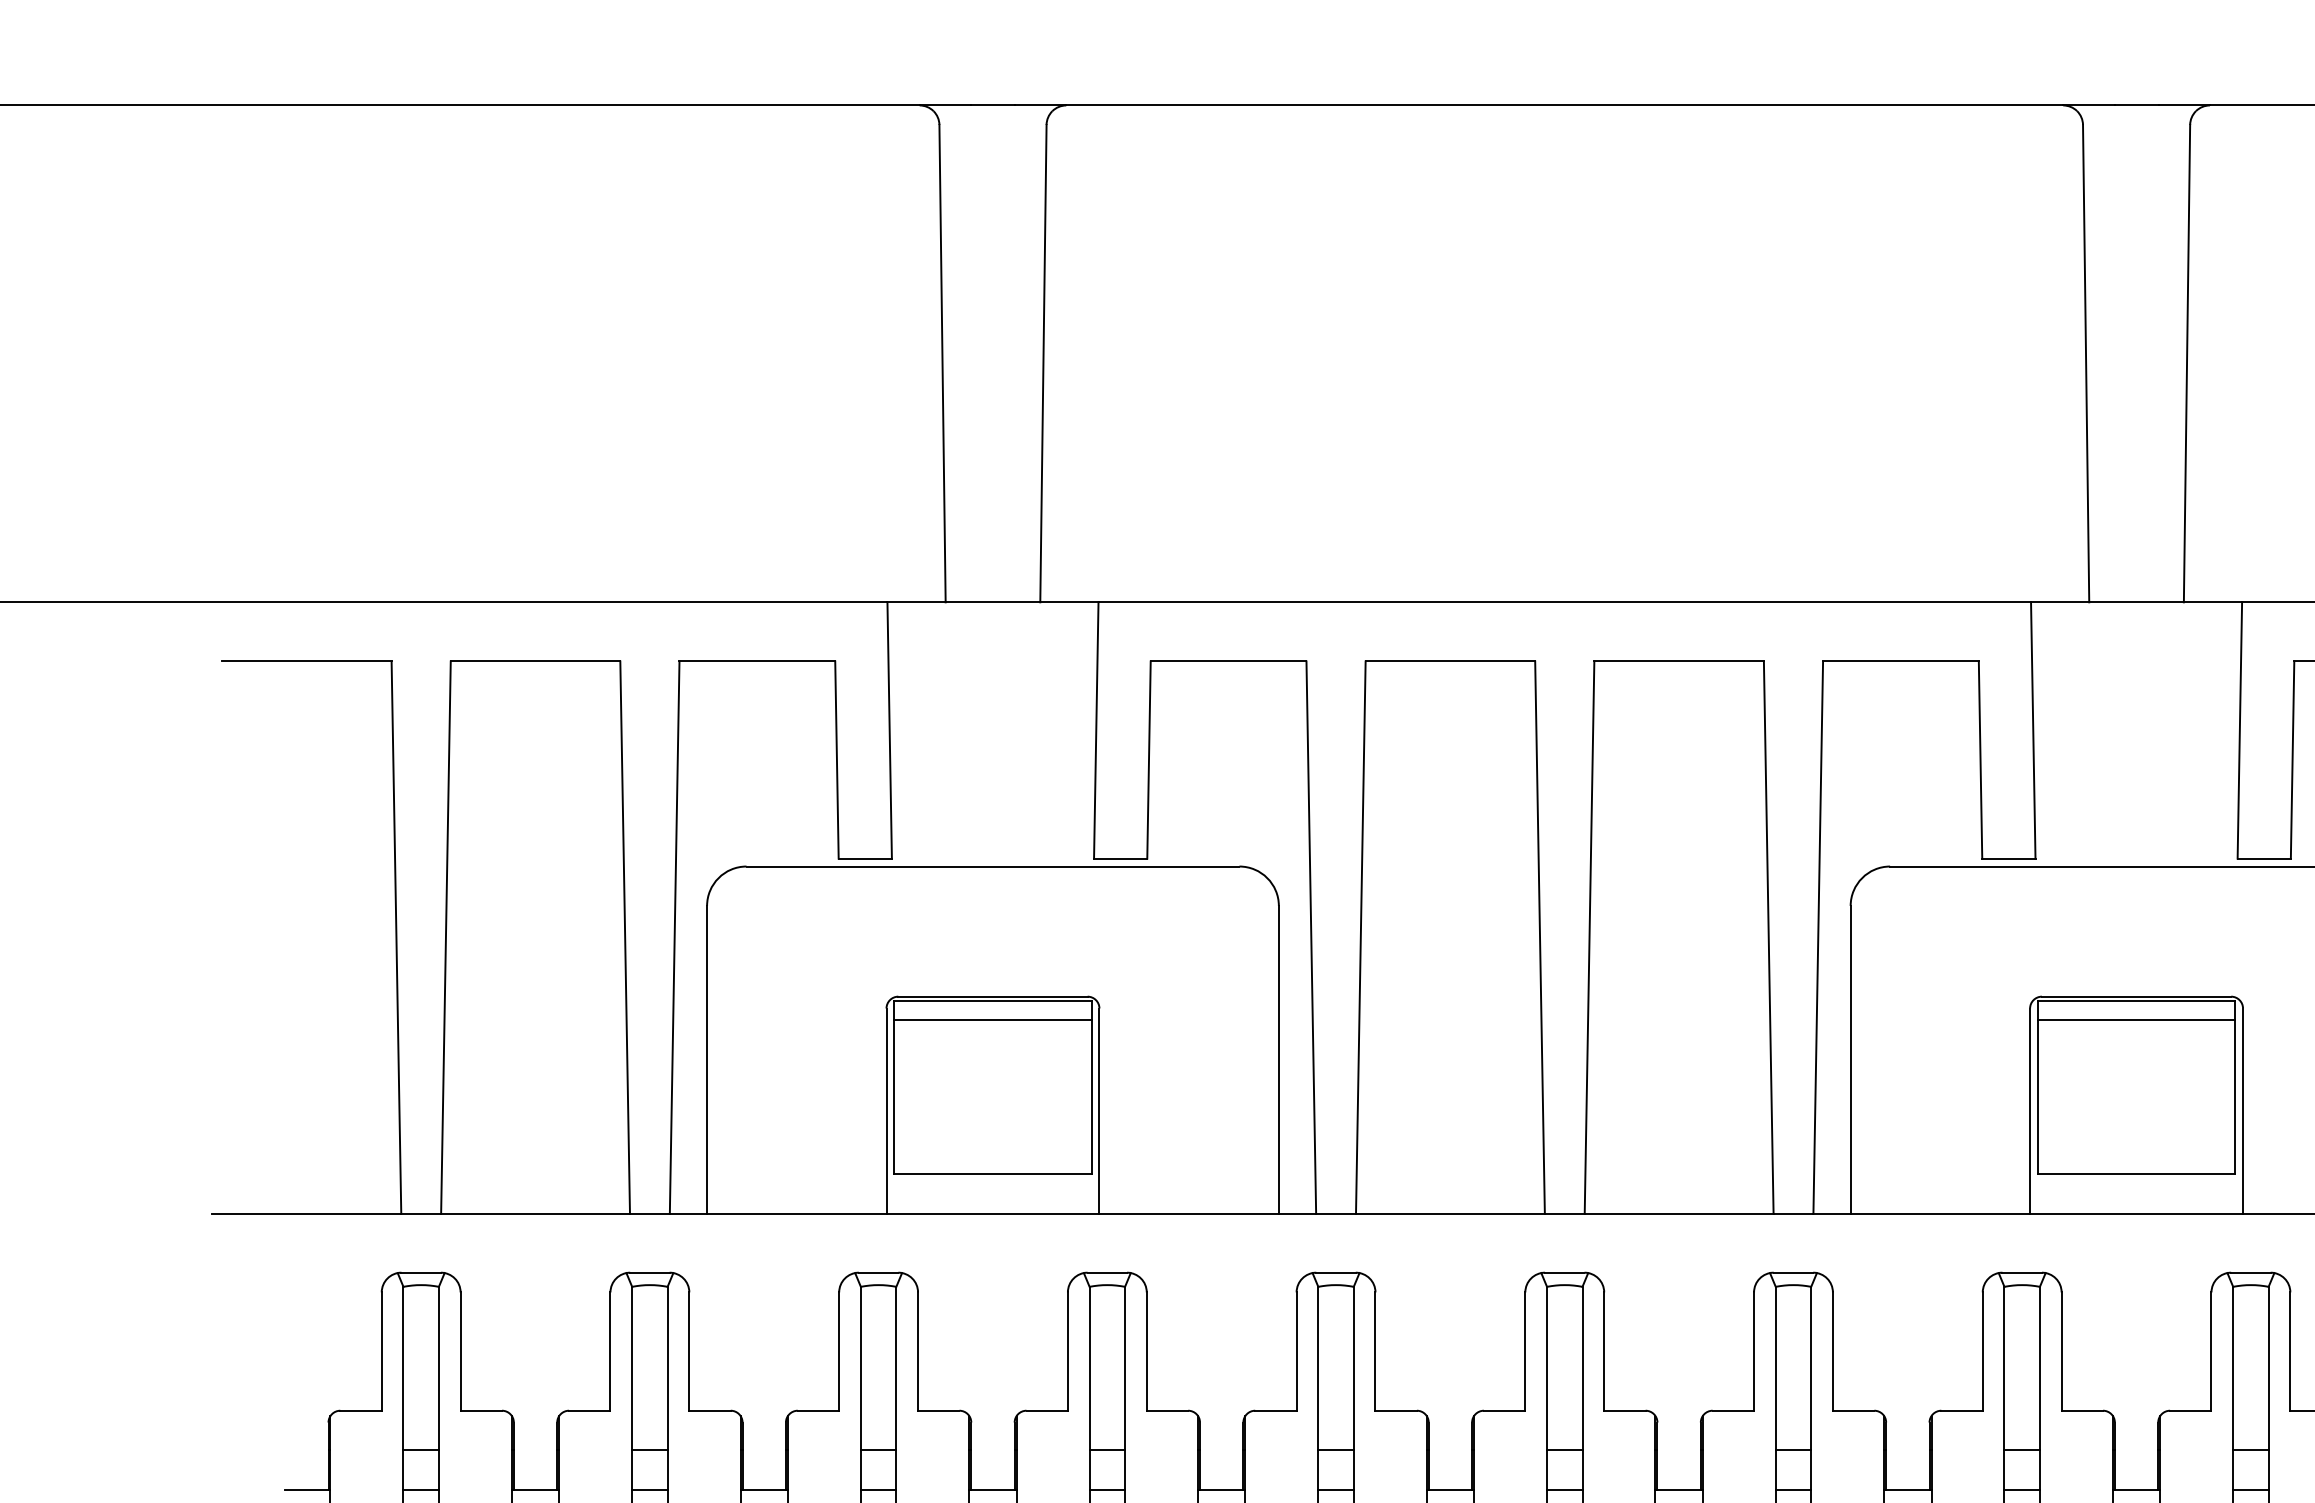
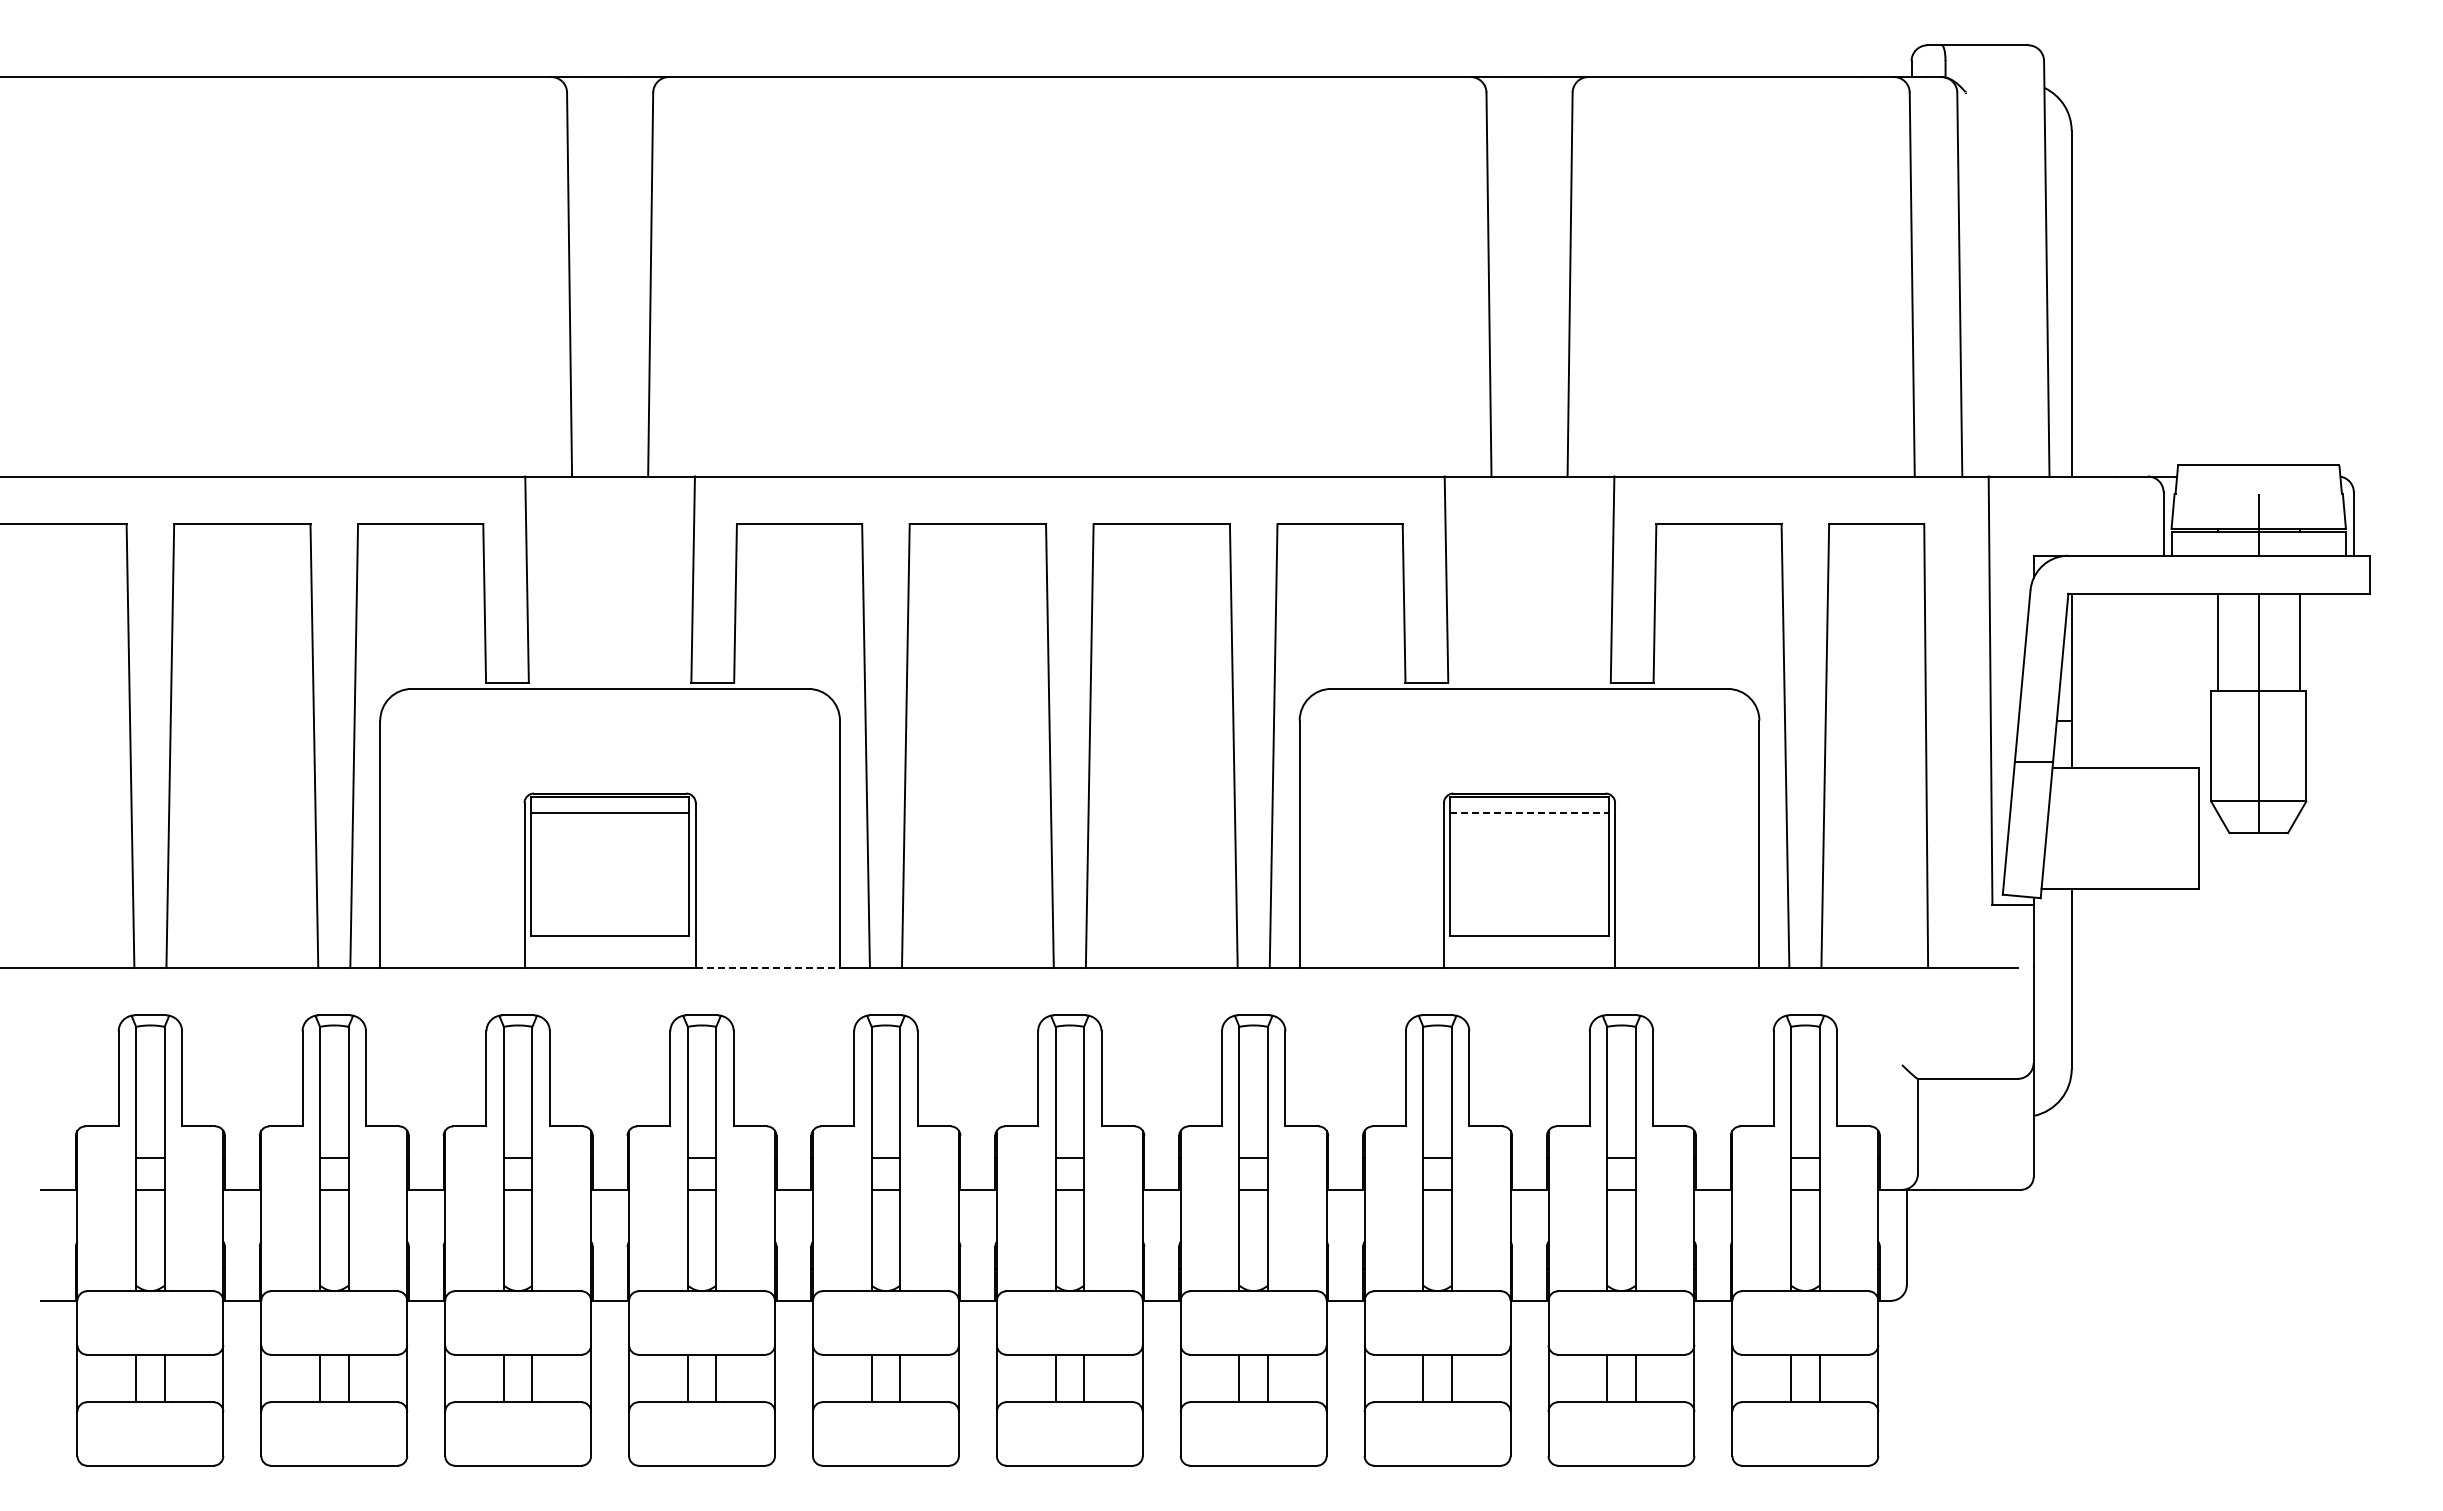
line: (2137, 1020) -> (1530, 812), solid -> dashed
line: (1189, 1213) -> (768, 967), solid -> dashed

